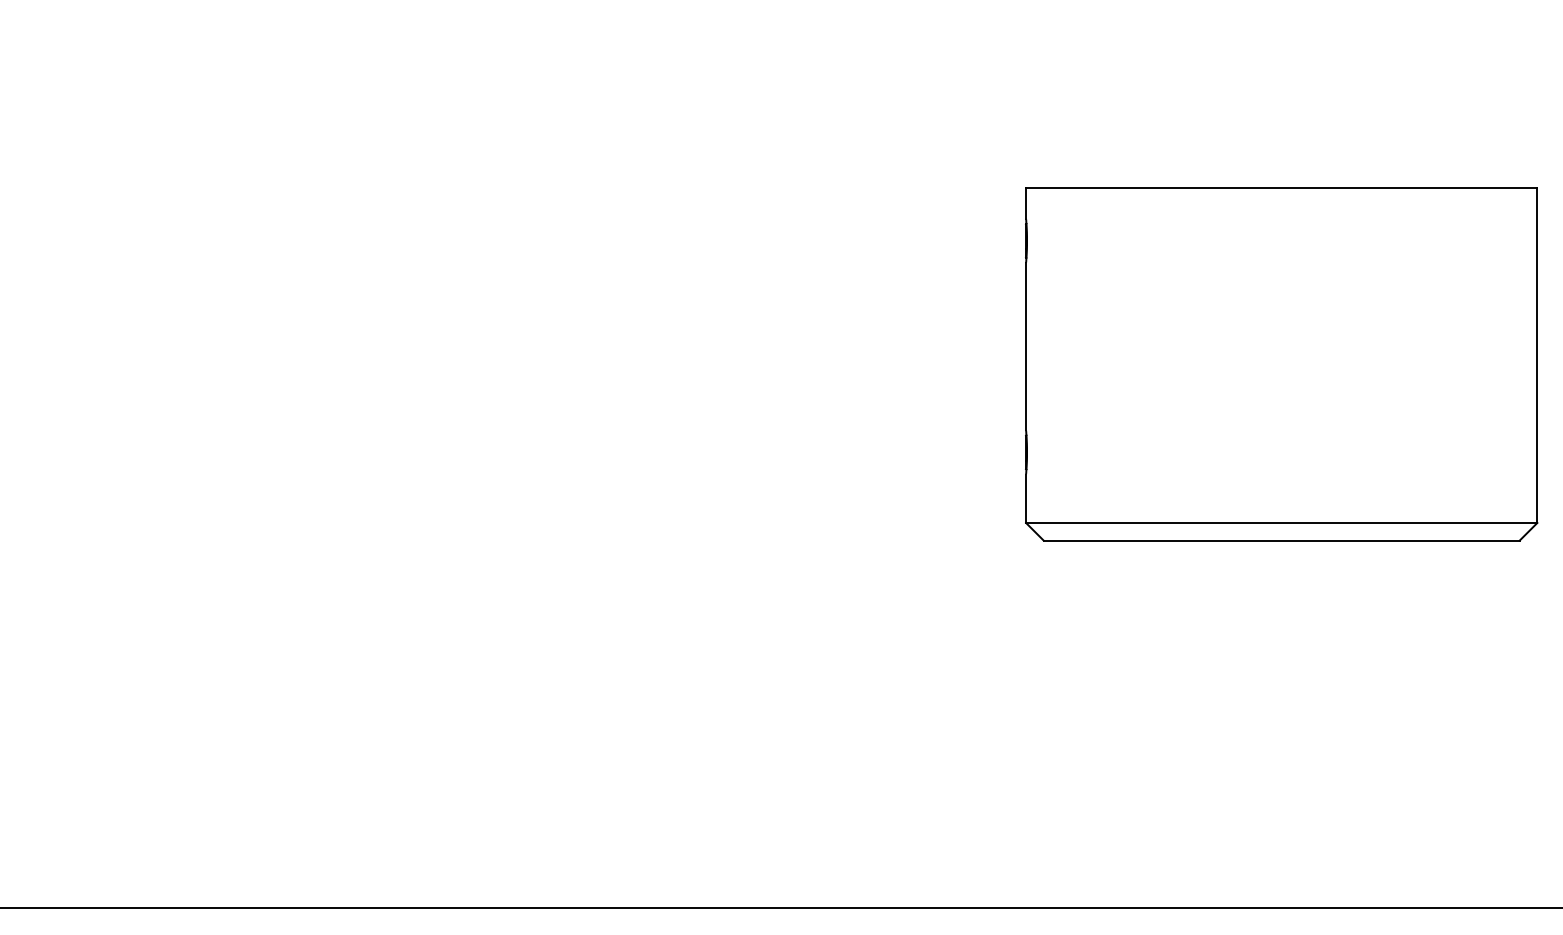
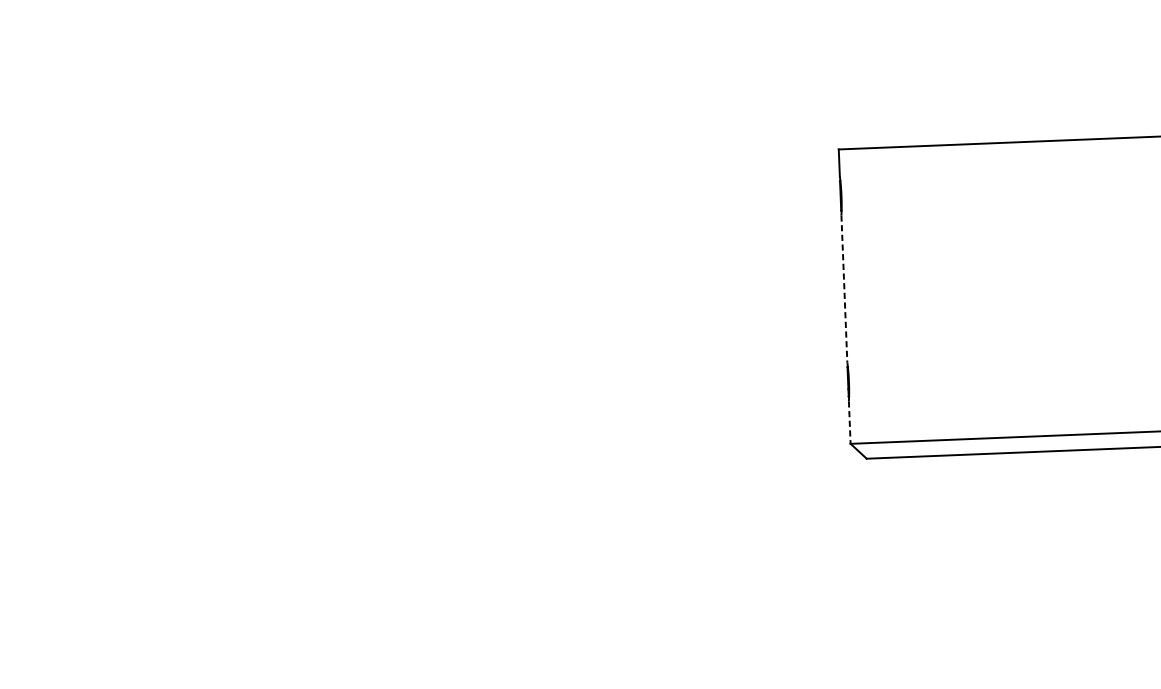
line: (1026, 346) -> (844, 288), solid -> dashed
line: (1026, 499) -> (850, 423), solid -> dashed

